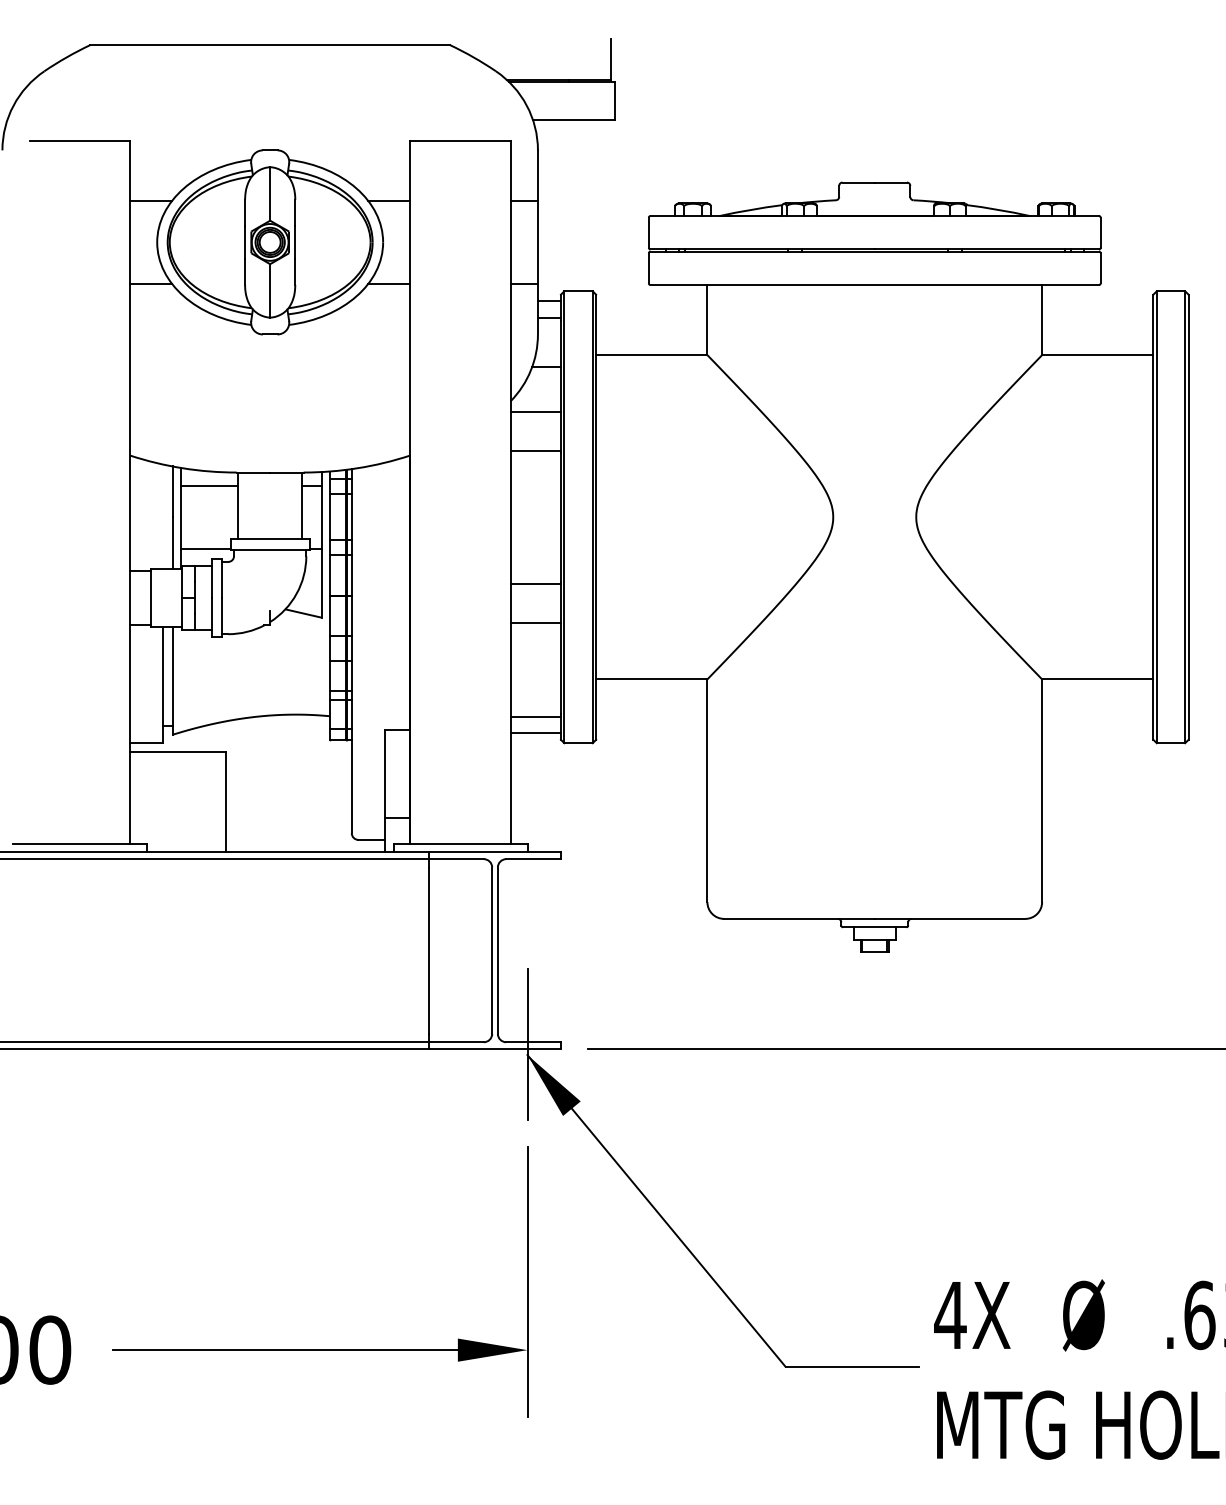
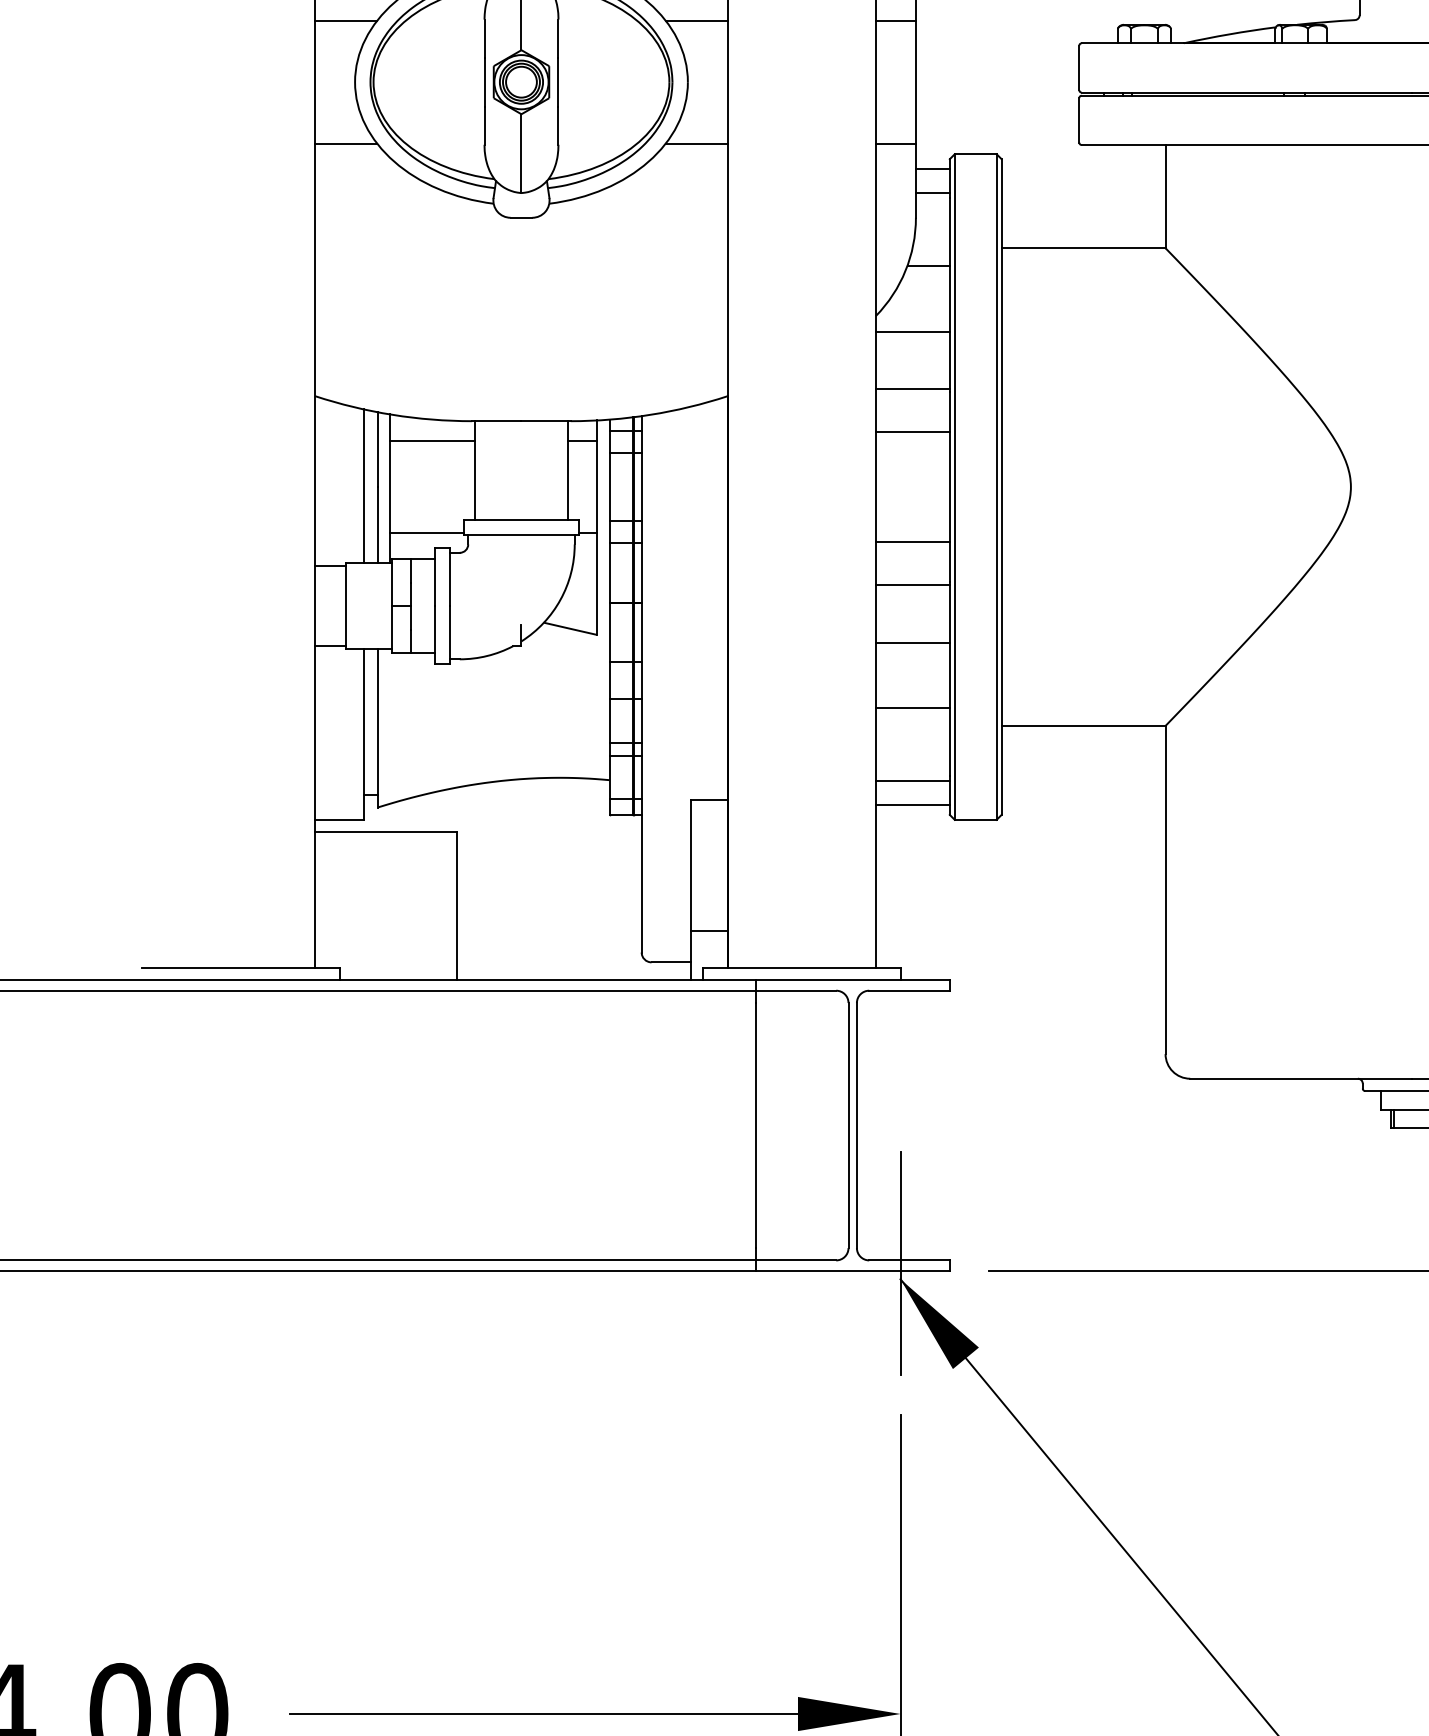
line: (535, 480) -> (912, 432), added
line: (163, 516) -> (364, 485), added
line: (535, 554) -> (912, 541), added
line: (535, 667) -> (912, 708), added

